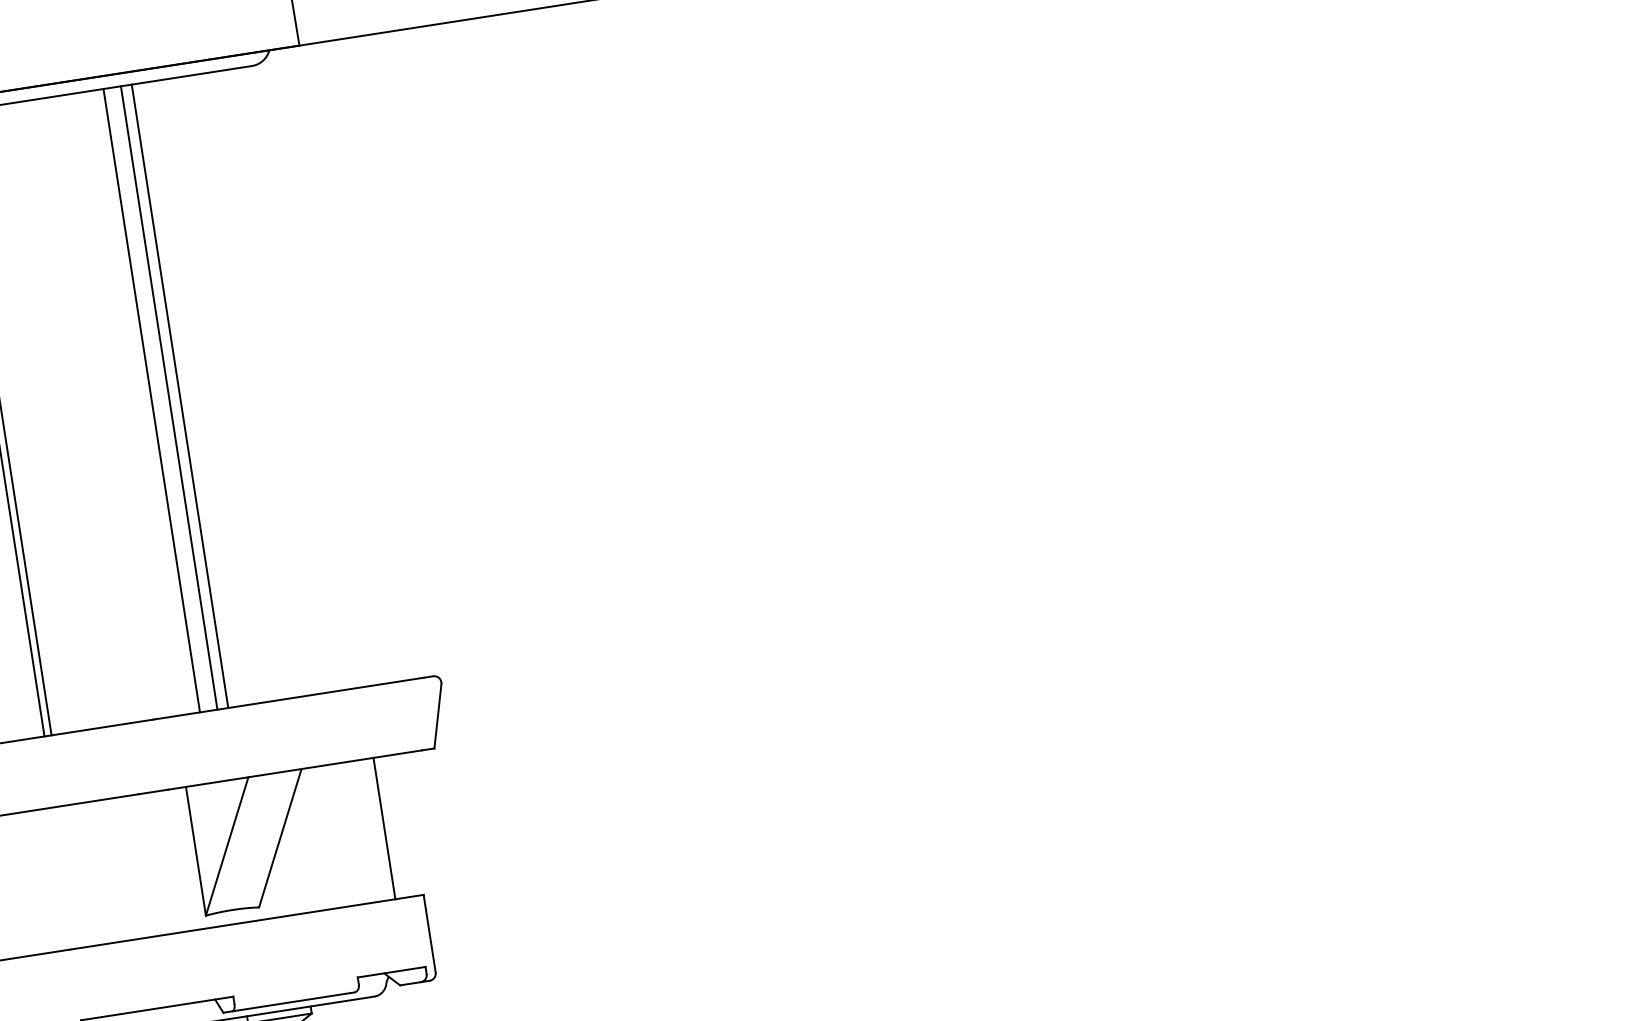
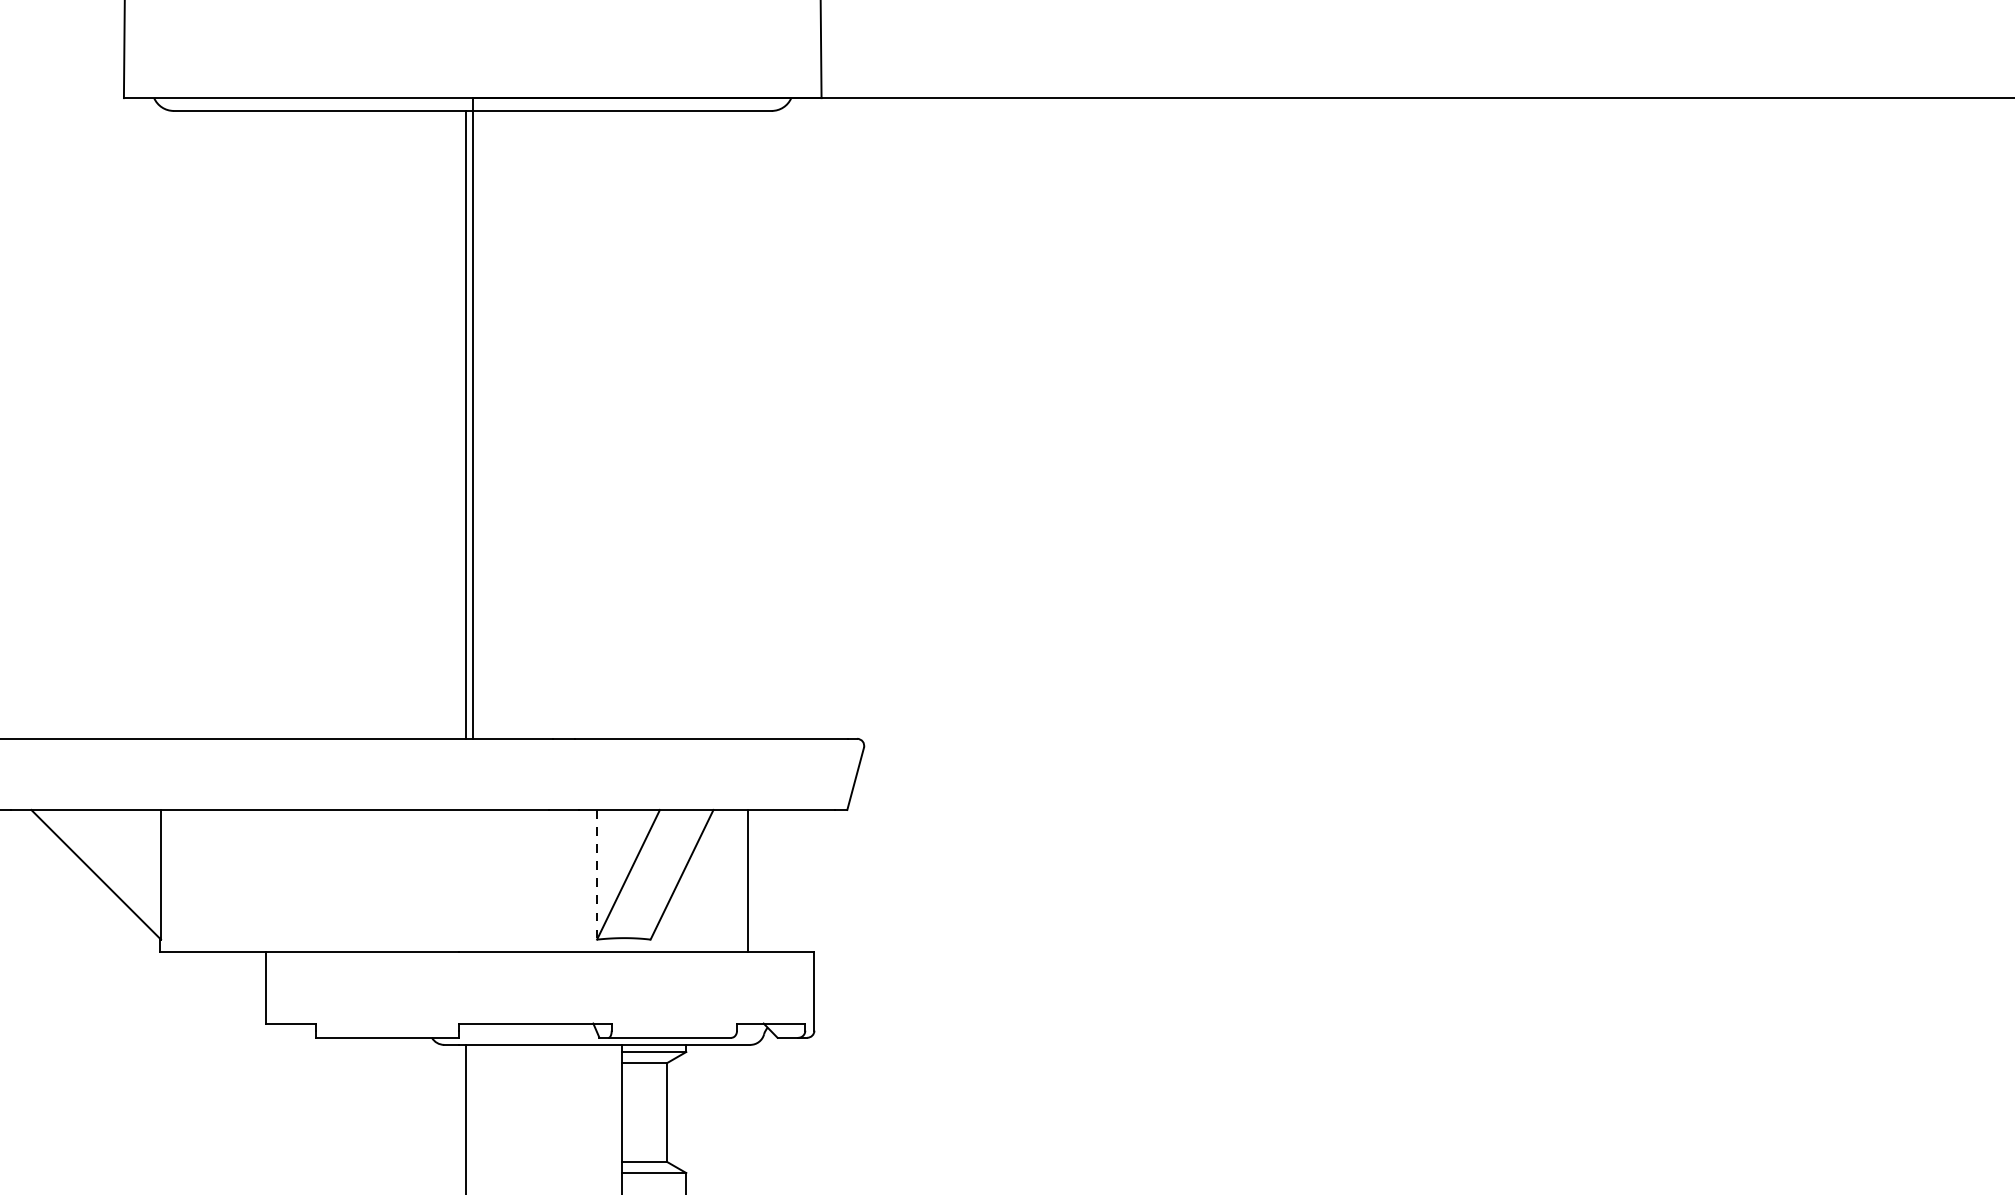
line: (179, 395) -> (650, 424), removed
line: (168, 397) -> (639, 424), removed
line: (151, 400) -> (622, 424), removed
line: (384, 828) -> (747, 881), moved
line: (196, 850) -> (597, 874), solid -> dashed

